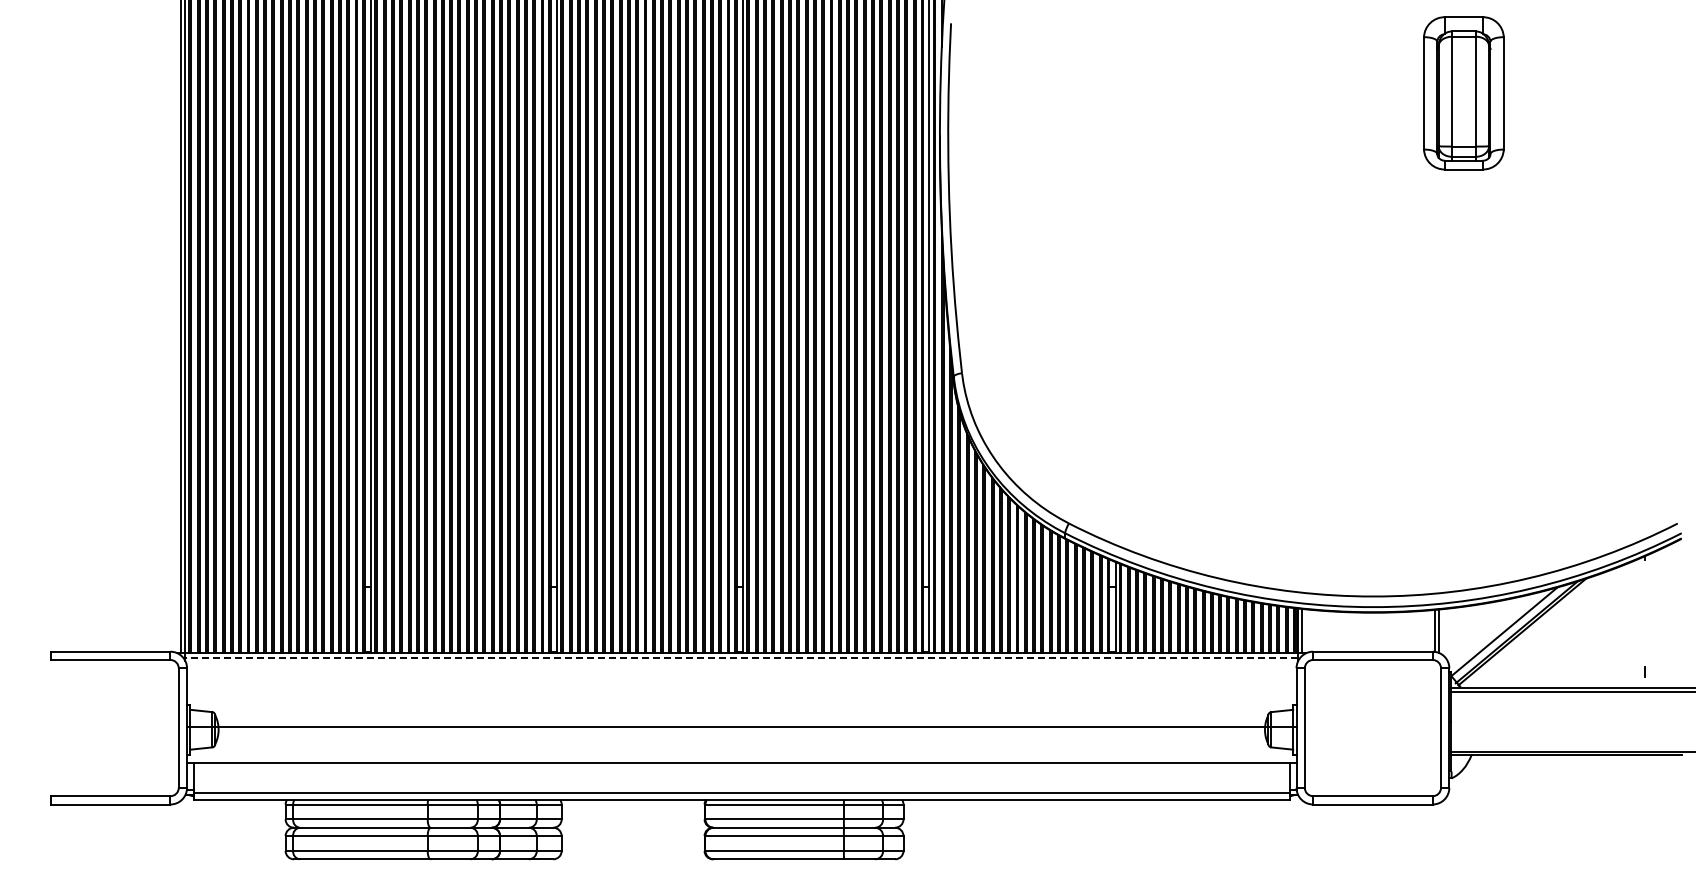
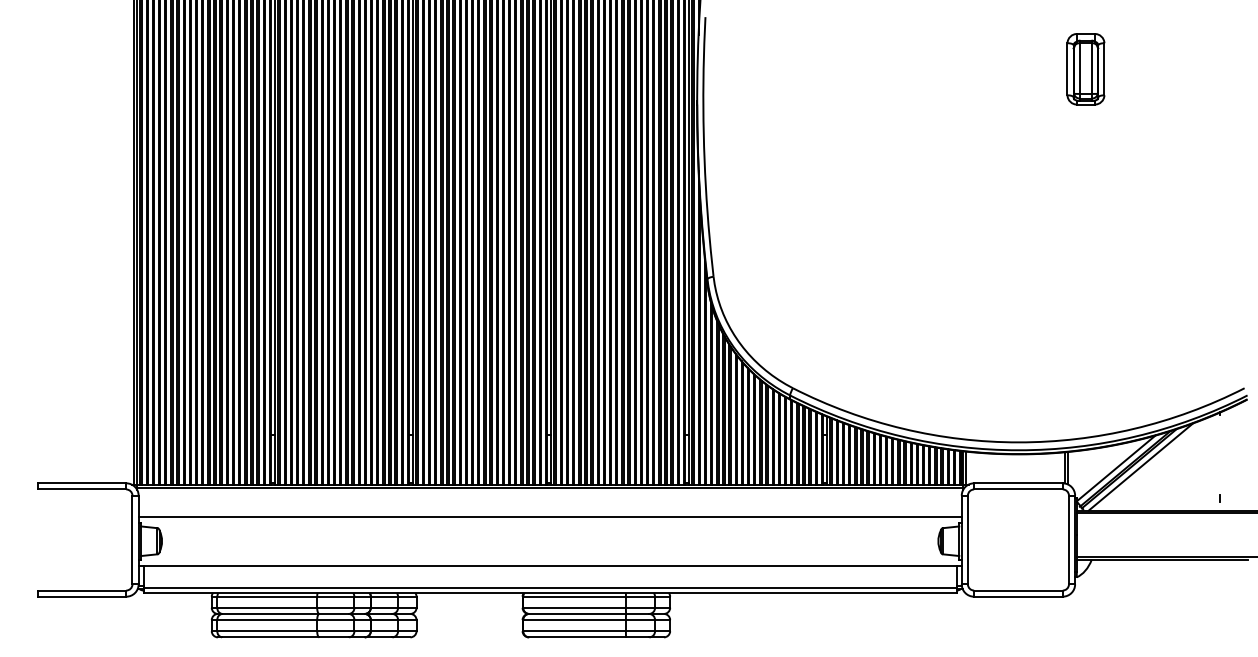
part: (1463, 93) -> (1085, 69), size x0.62
line: (1537, 629) -> (1140, 466), added
line: (741, 657) -> (549, 487), dashed -> solid
line: (741, 726) -> (549, 516), moved

